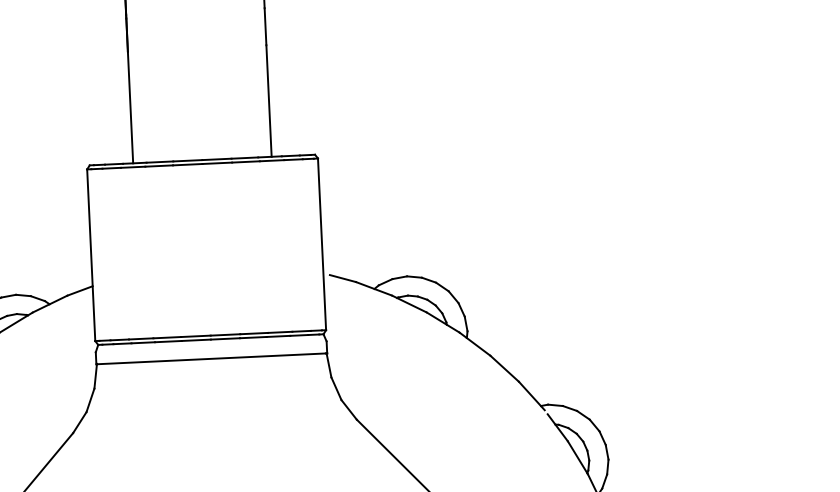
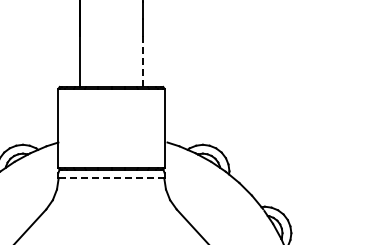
line: (269, 101) -> (143, 61), solid -> dashed
line: (211, 359) -> (111, 178), solid -> dashed

